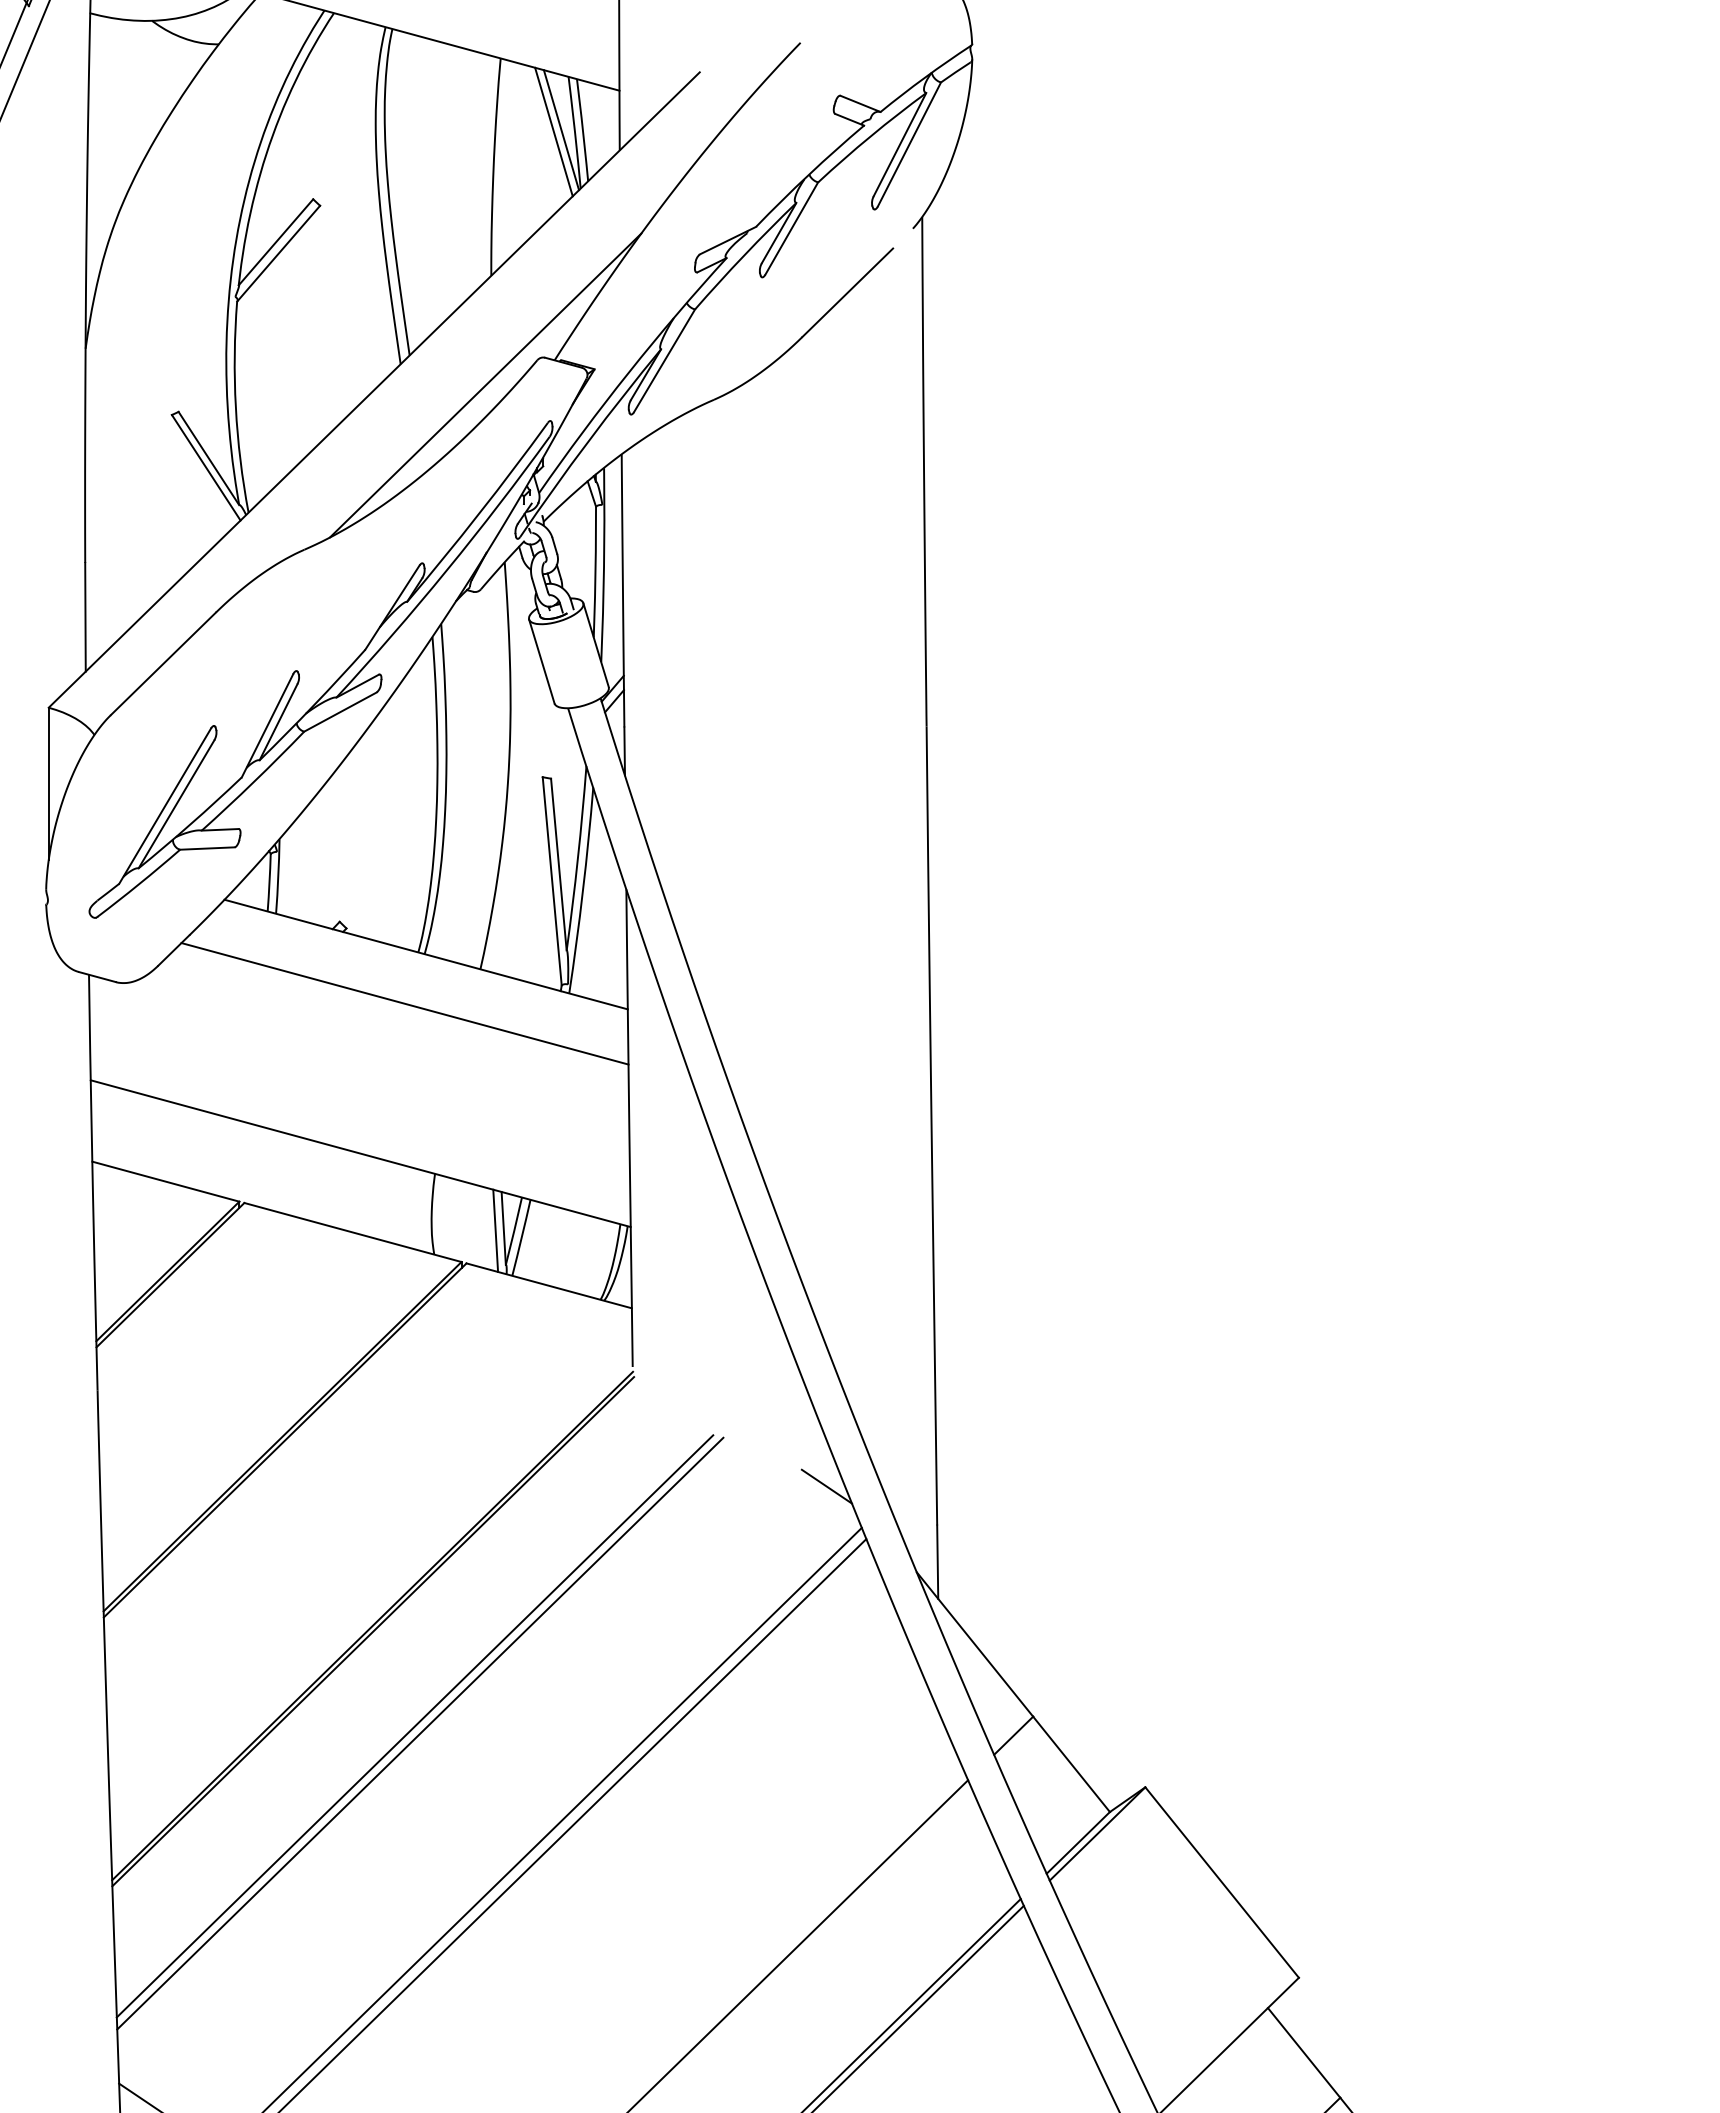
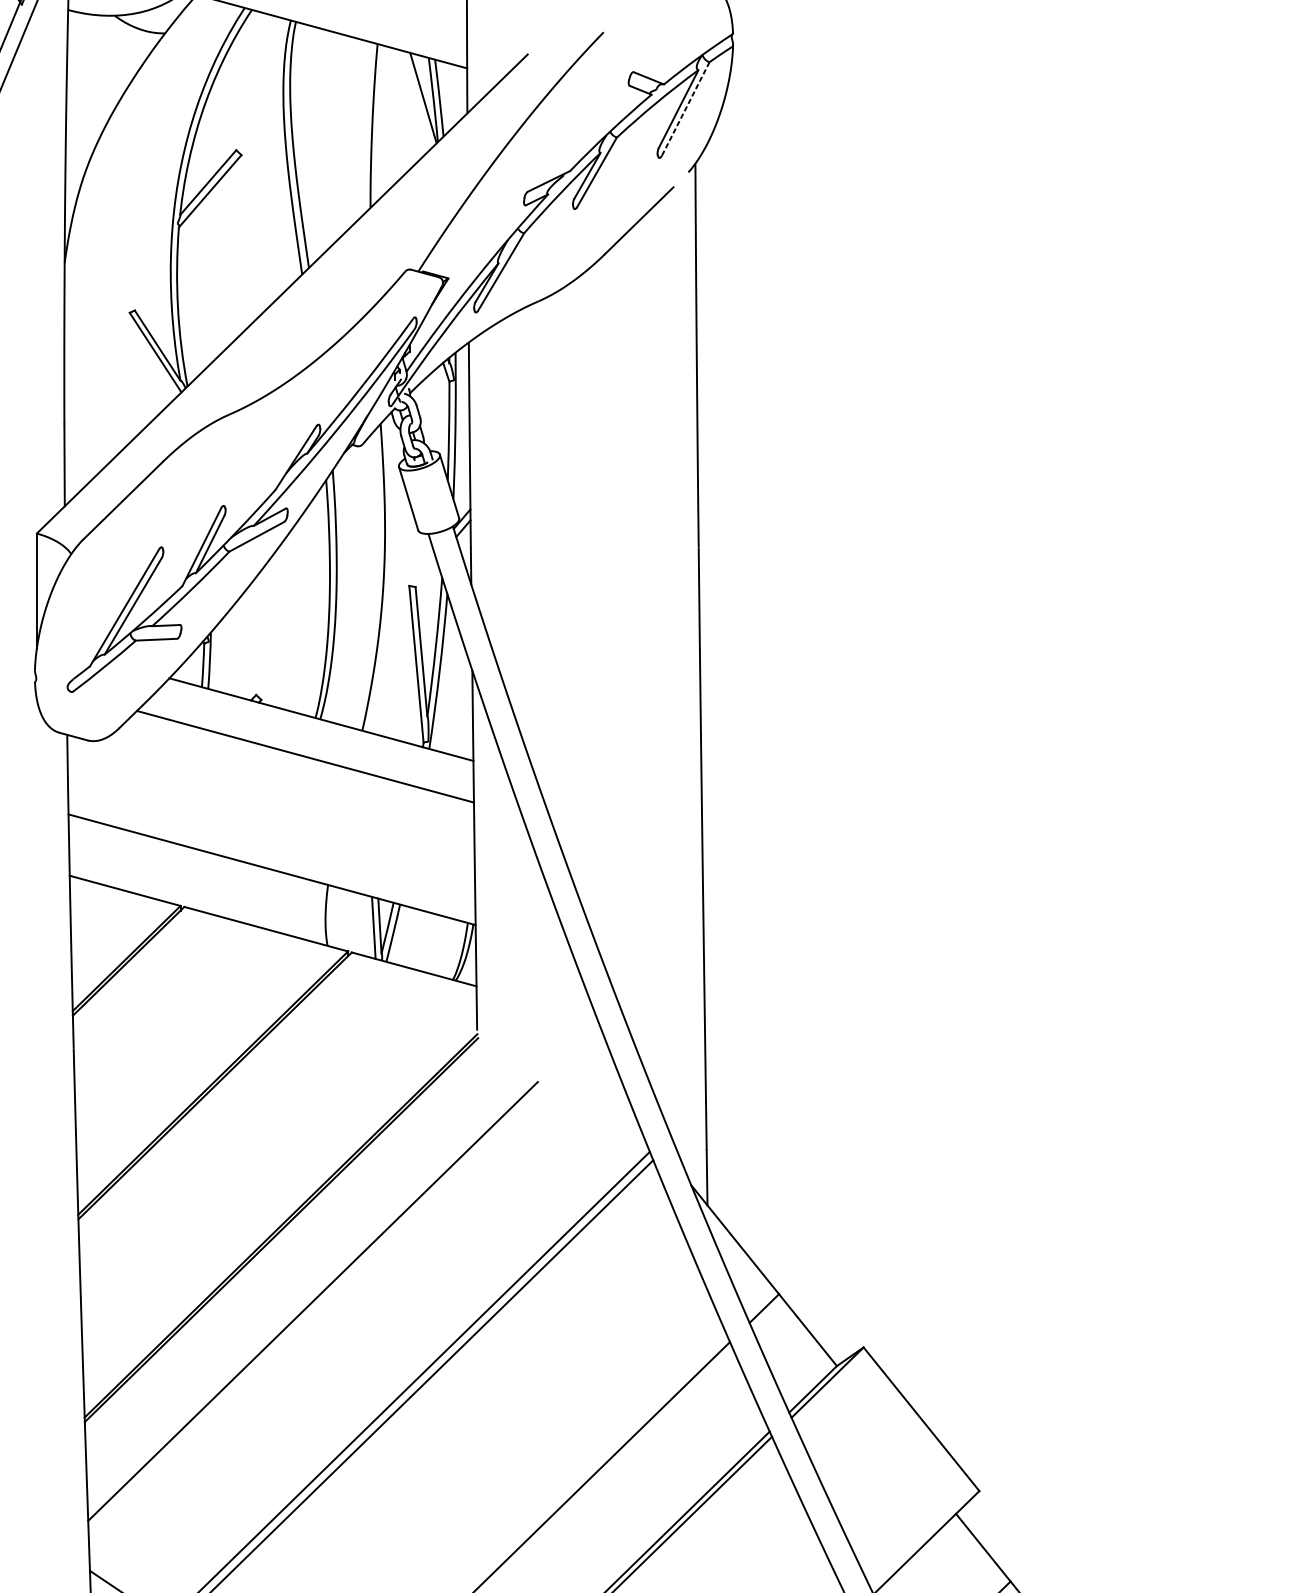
line: (553, 131) -> (417, 99), removed
line: (909, 144) -> (685, 108), solid -> dashed
line: (485, 385) -> (366, 290), removed
line: (826, 1486) -> (623, 1120), removed
line: (420, 1733) -> (317, 1306), removed

